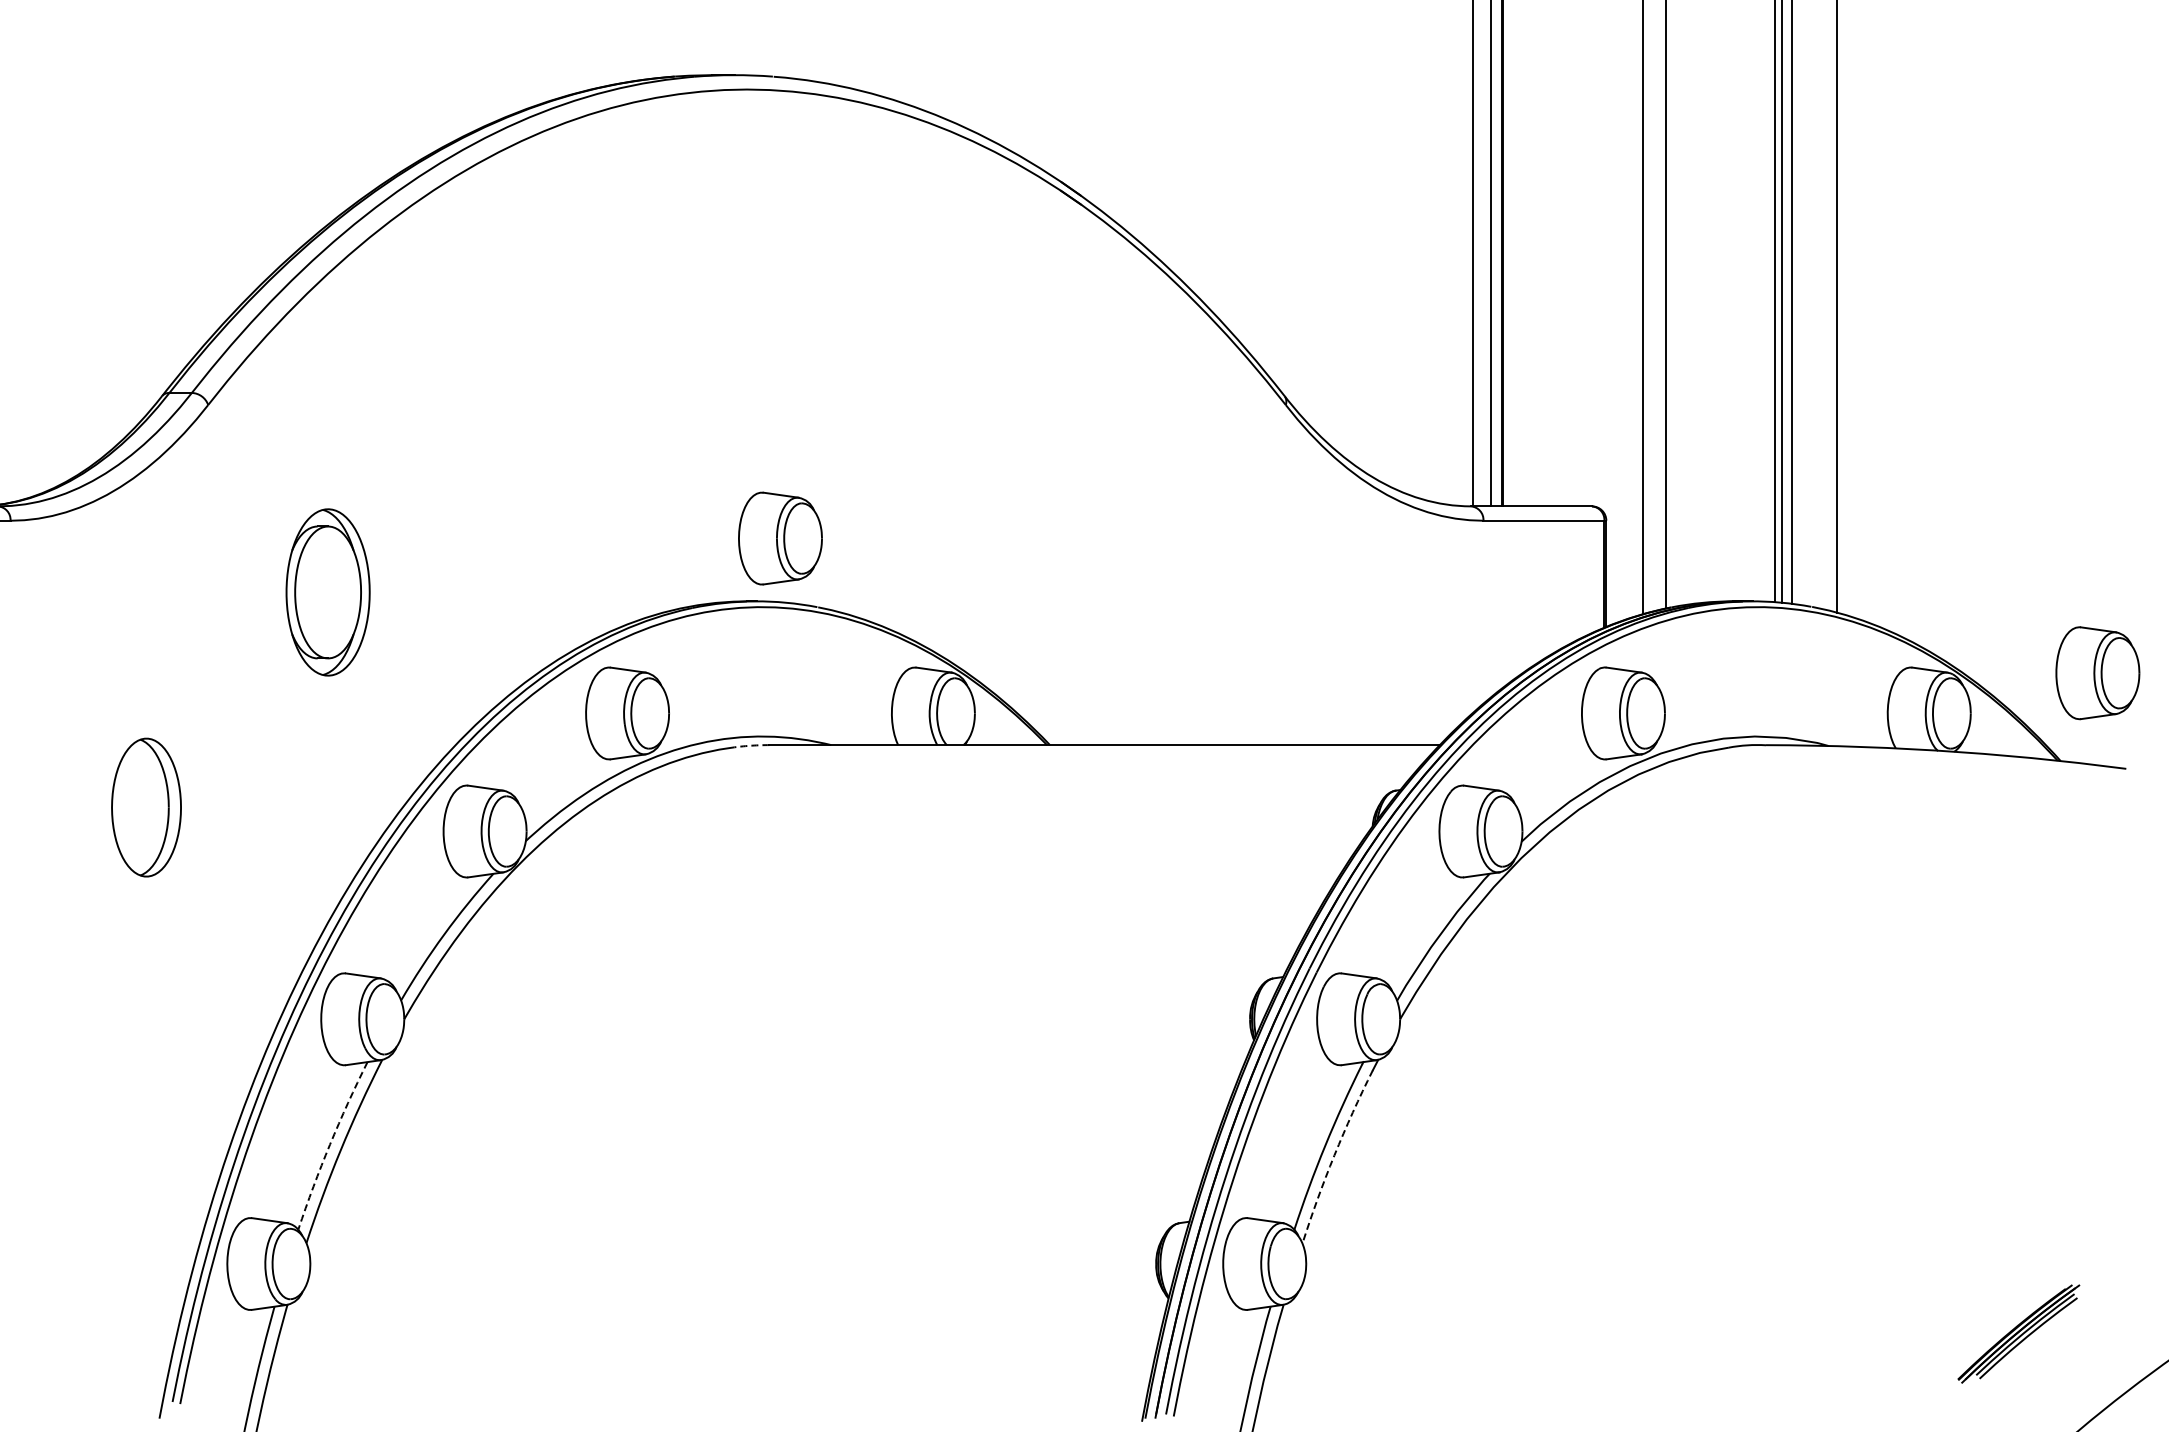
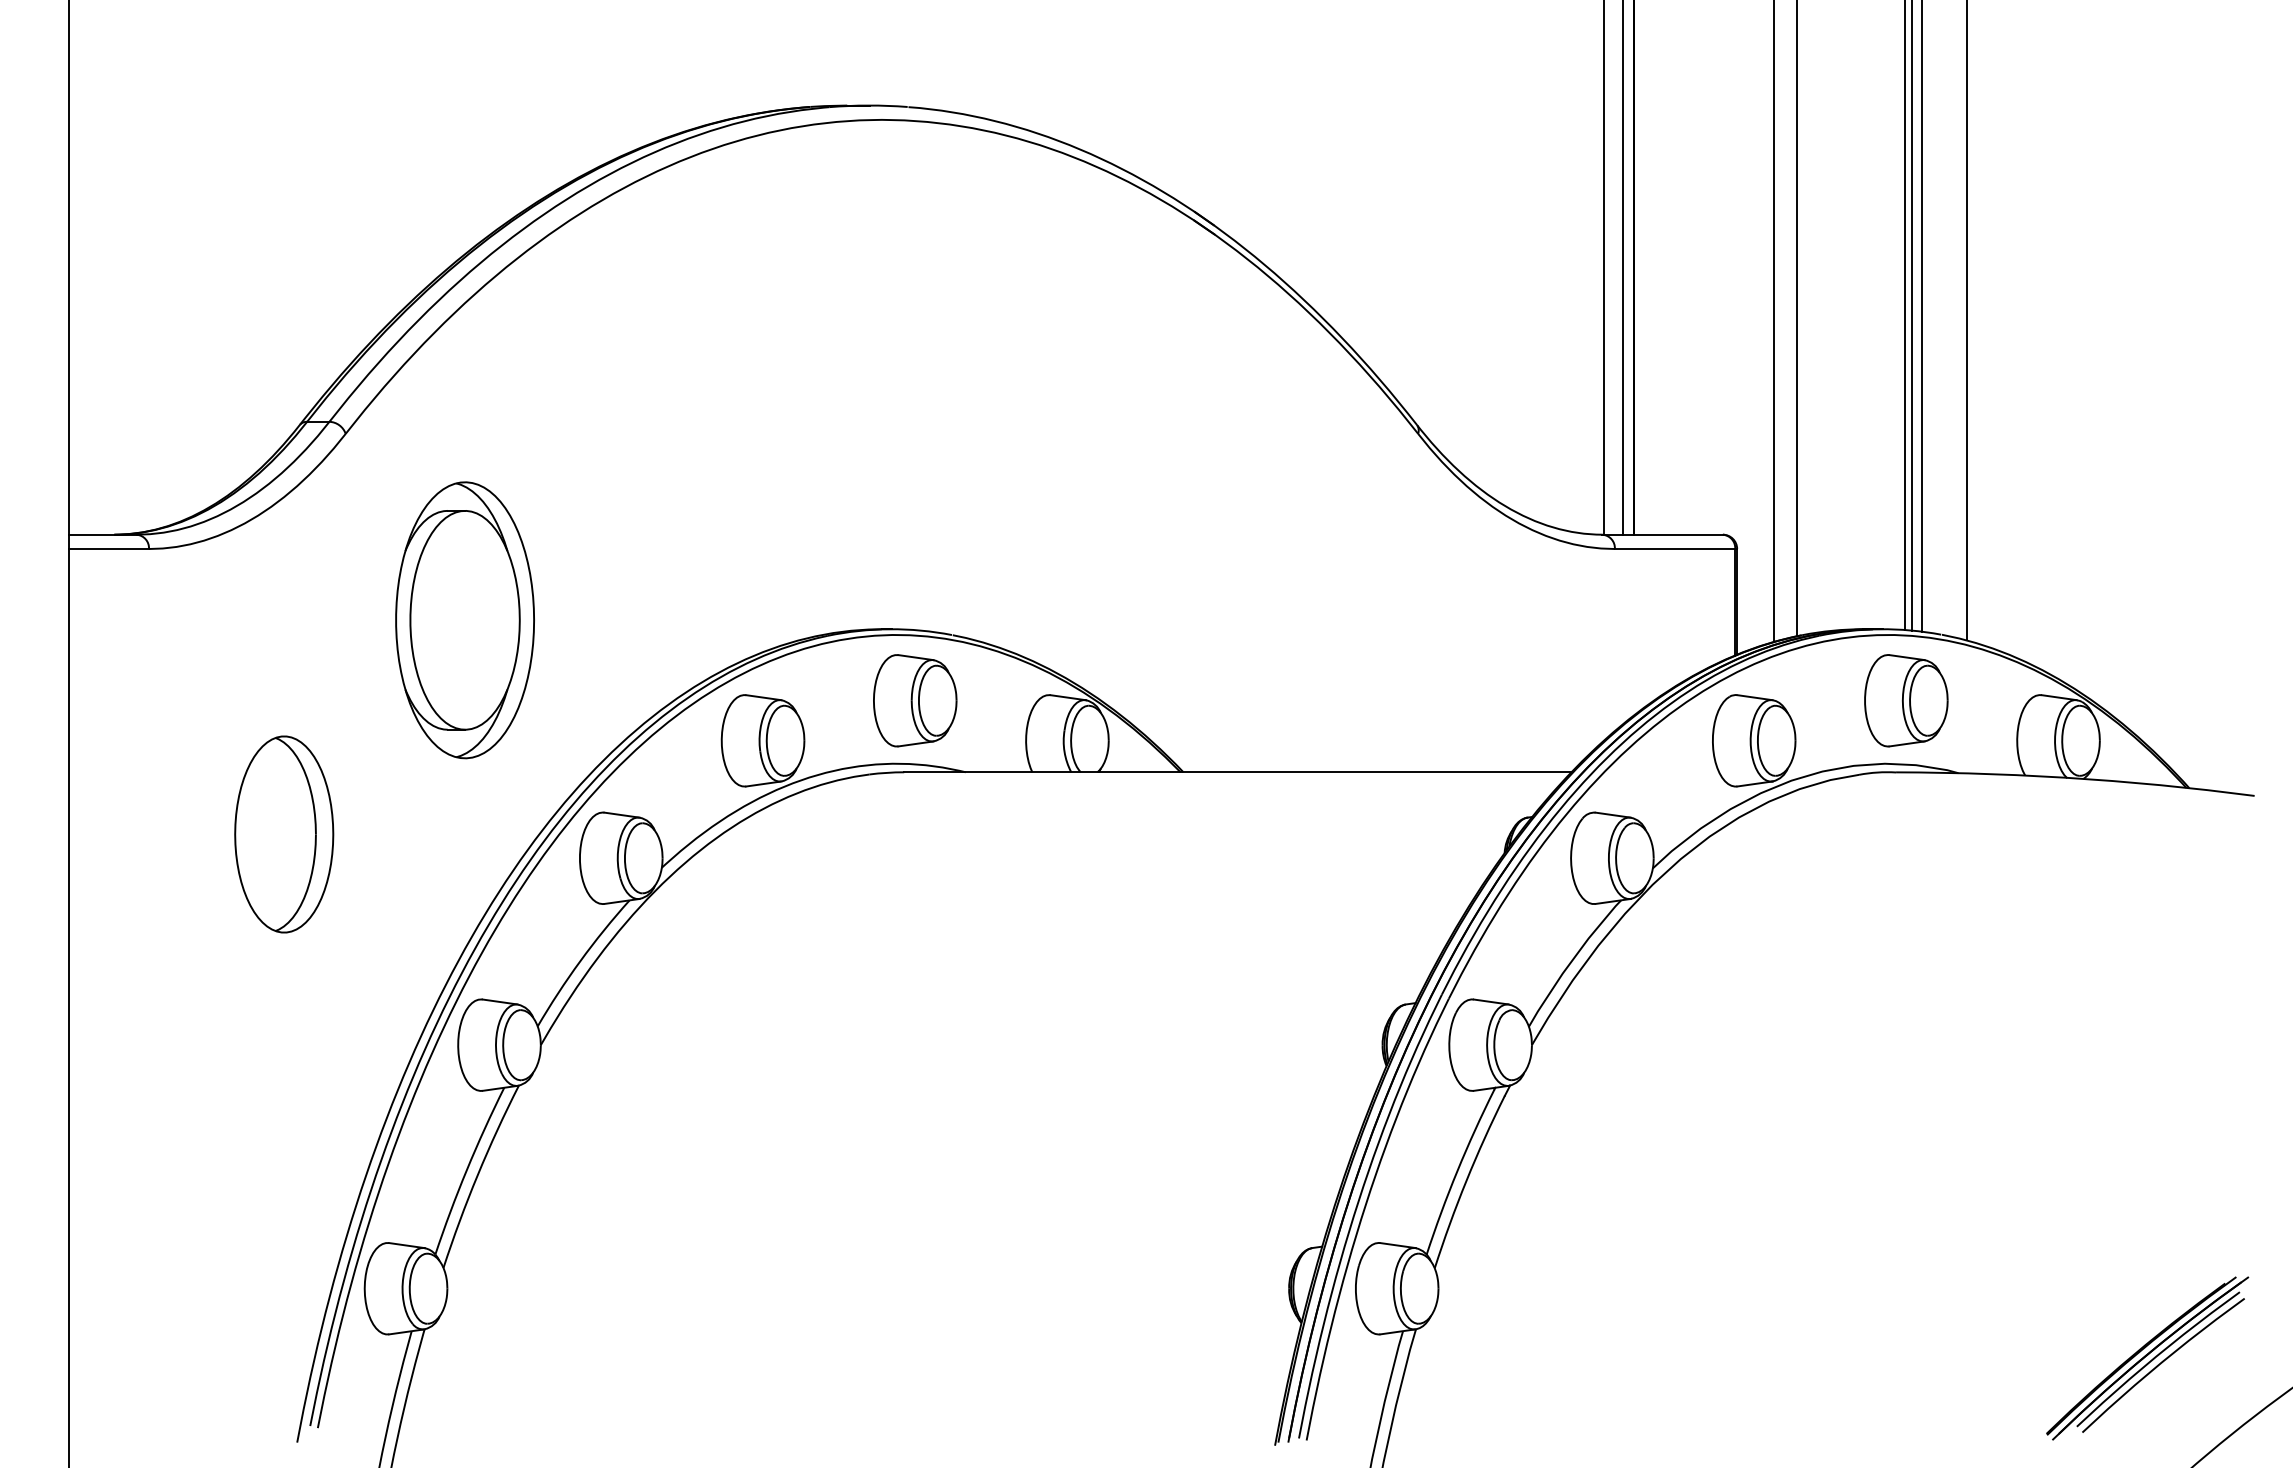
part: (780, 538) -> (915, 700), moved
part: (327, 592) -> (464, 620), size x1.67
part: (2098, 672) -> (1906, 700), moved
arc: (751, 745) -> (886, 772), dashed -> solid
part: (146, 807) -> (284, 834), size x1.43
arc: (329, 1144) -> (466, 1169), dashed -> solid
arc: (1334, 1155) -> (1466, 1180), dashed -> solid
part: (2018, 1334) -> (2147, 1358), size x1.67

